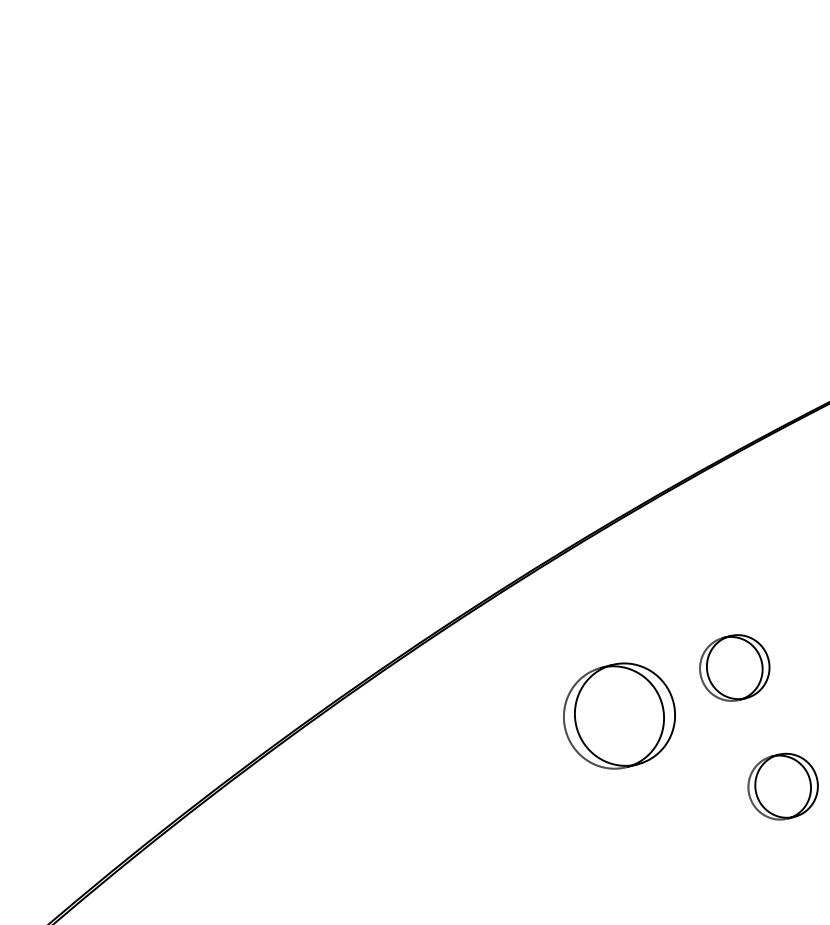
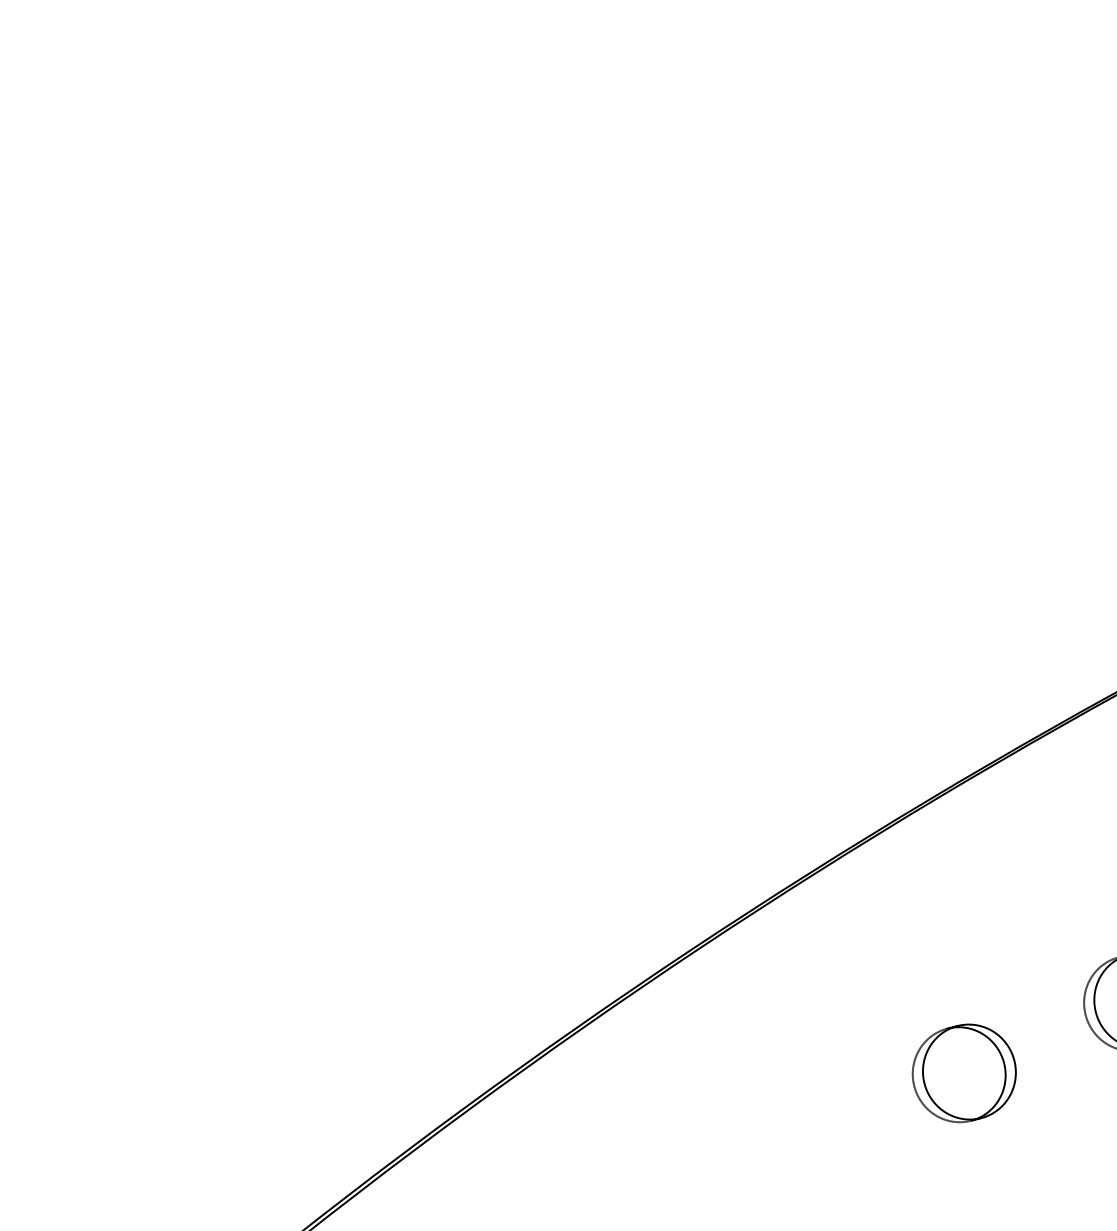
part: (618, 715) -> (963, 1072), size x0.62

